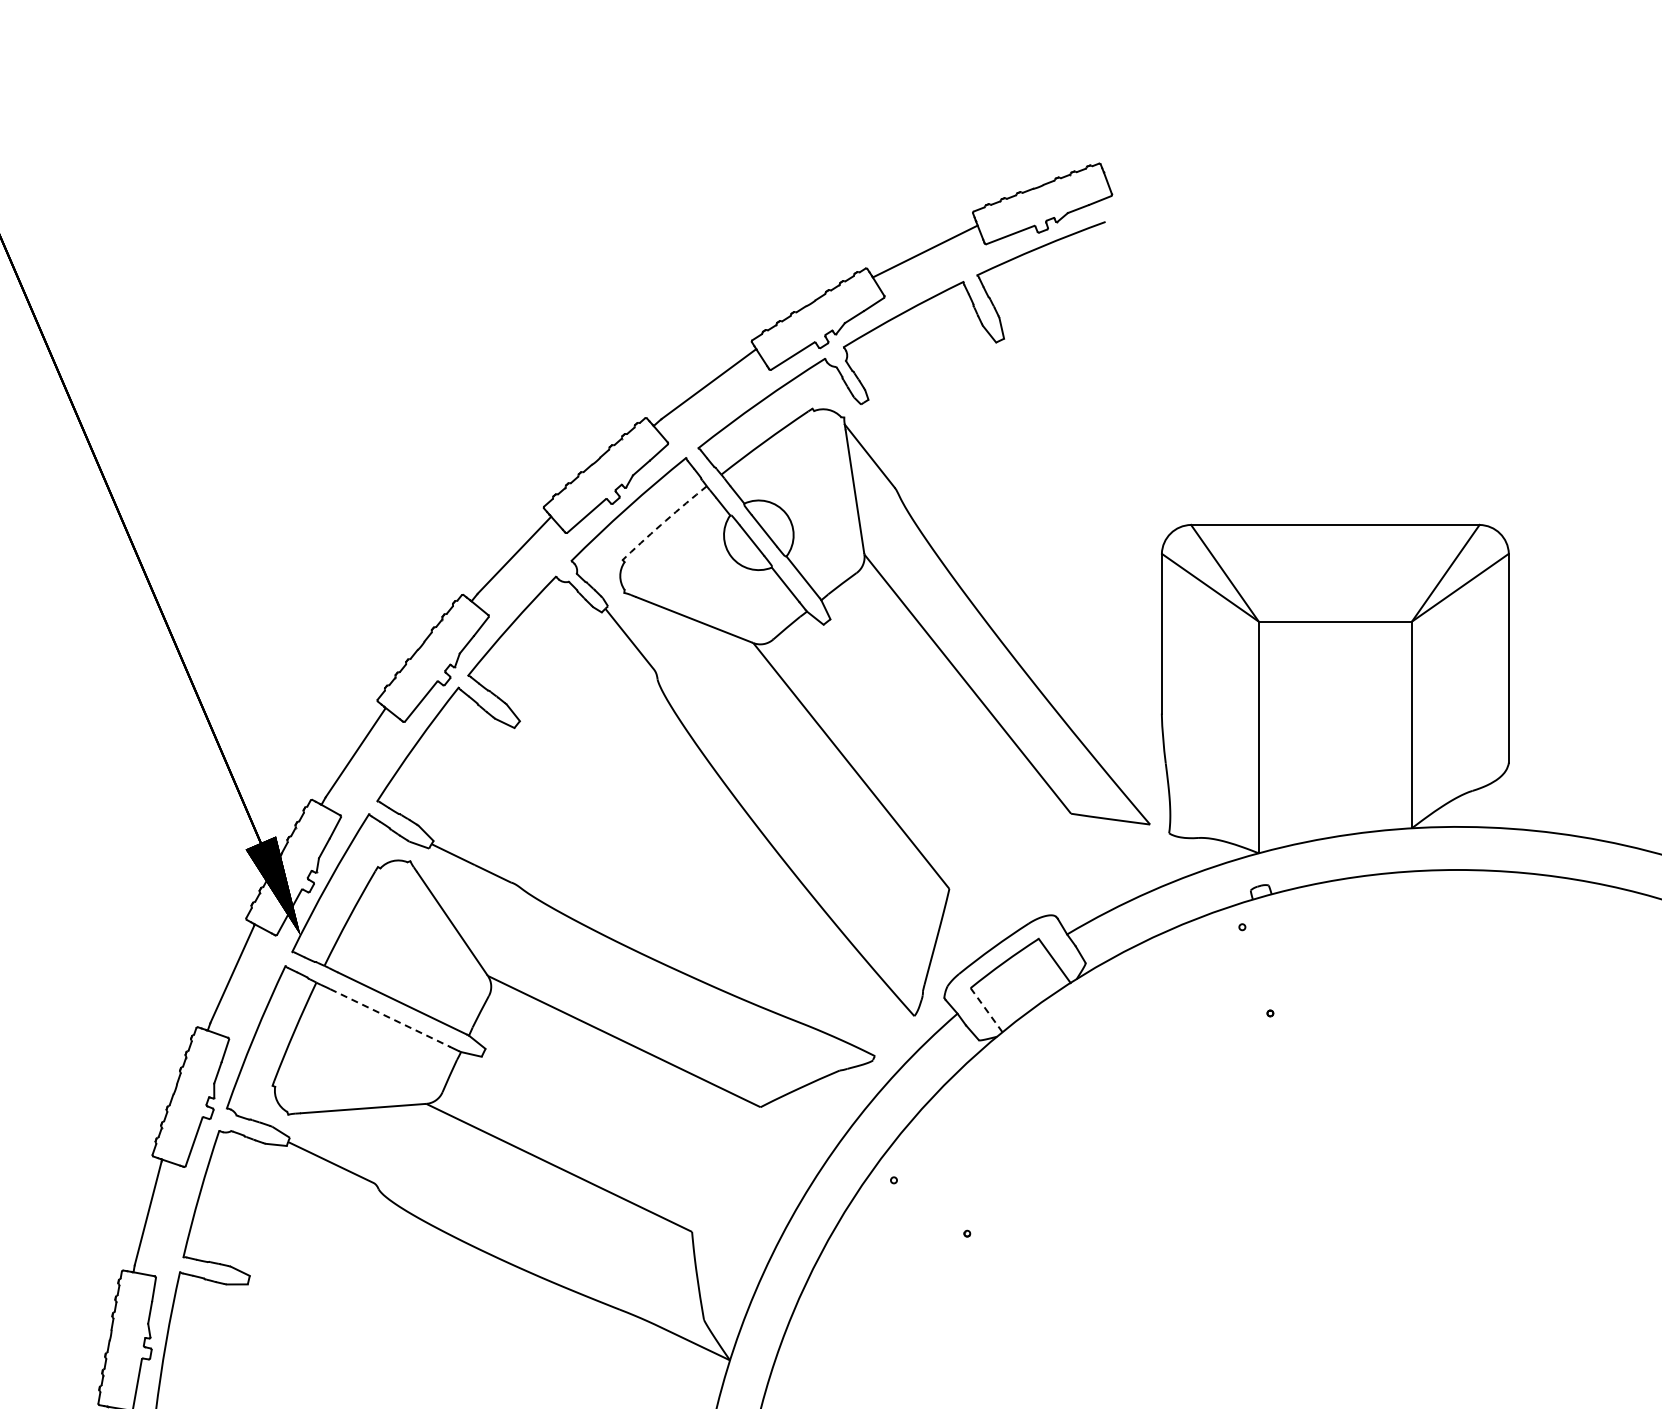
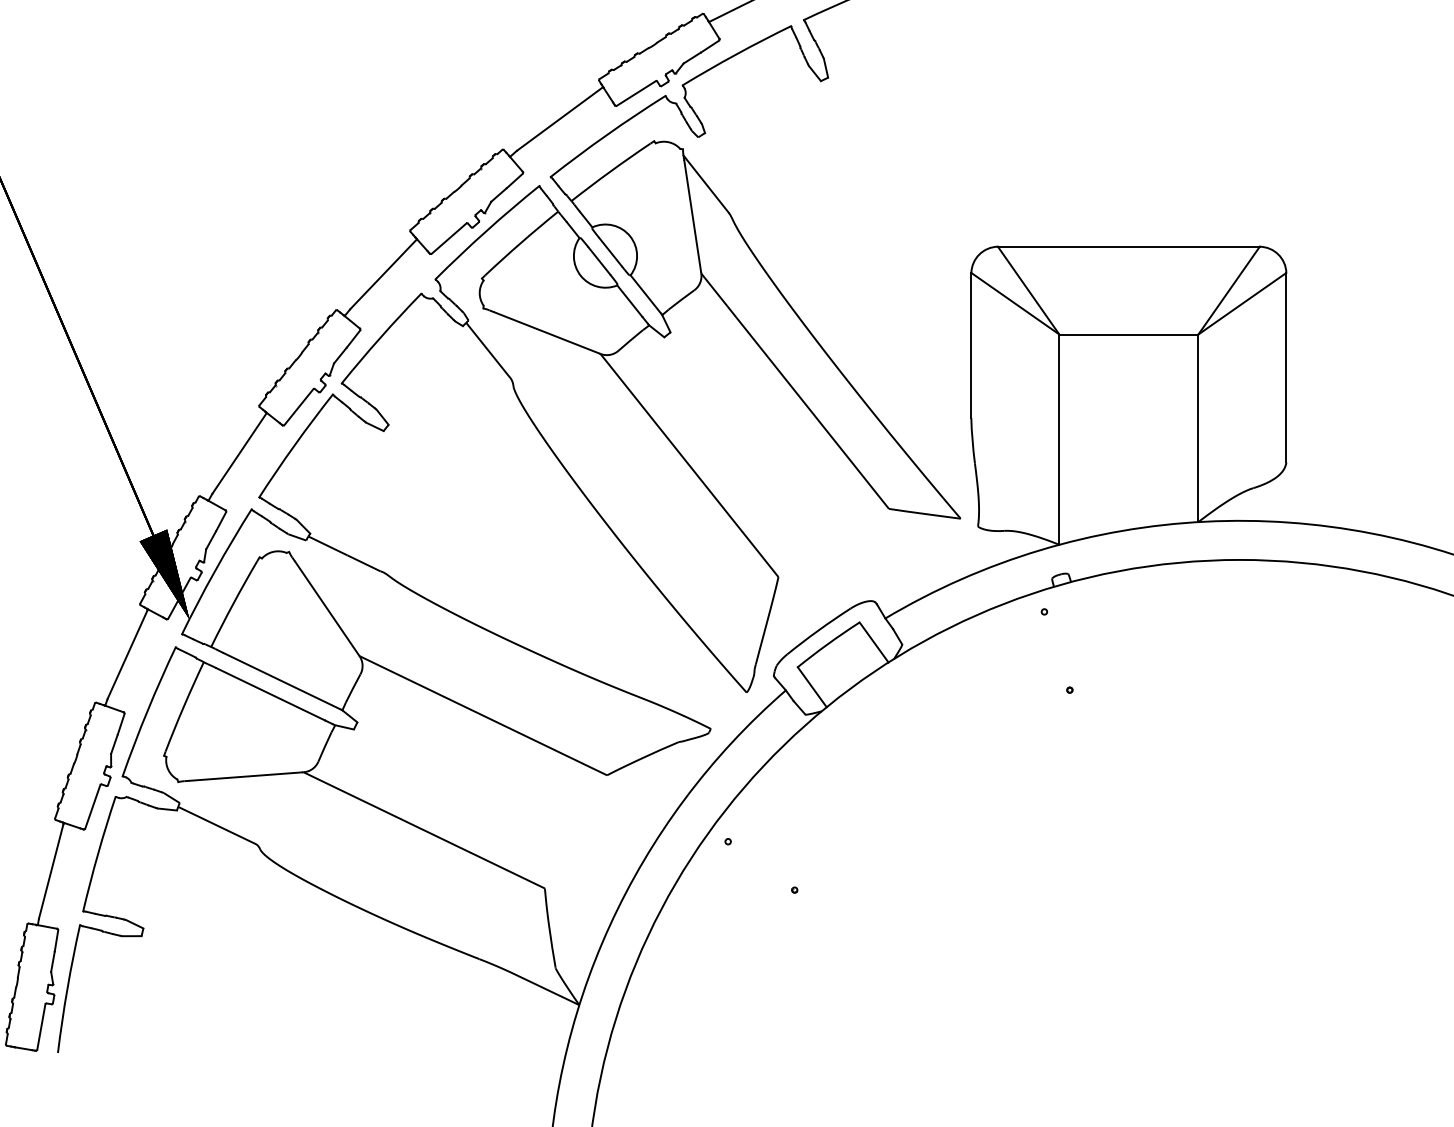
arc: (665, 520) -> (520, 242), dashed -> solid
line: (986, 1010) -> (812, 687), dashed -> solid
line: (390, 1018) -> (271, 694), dashed -> solid

